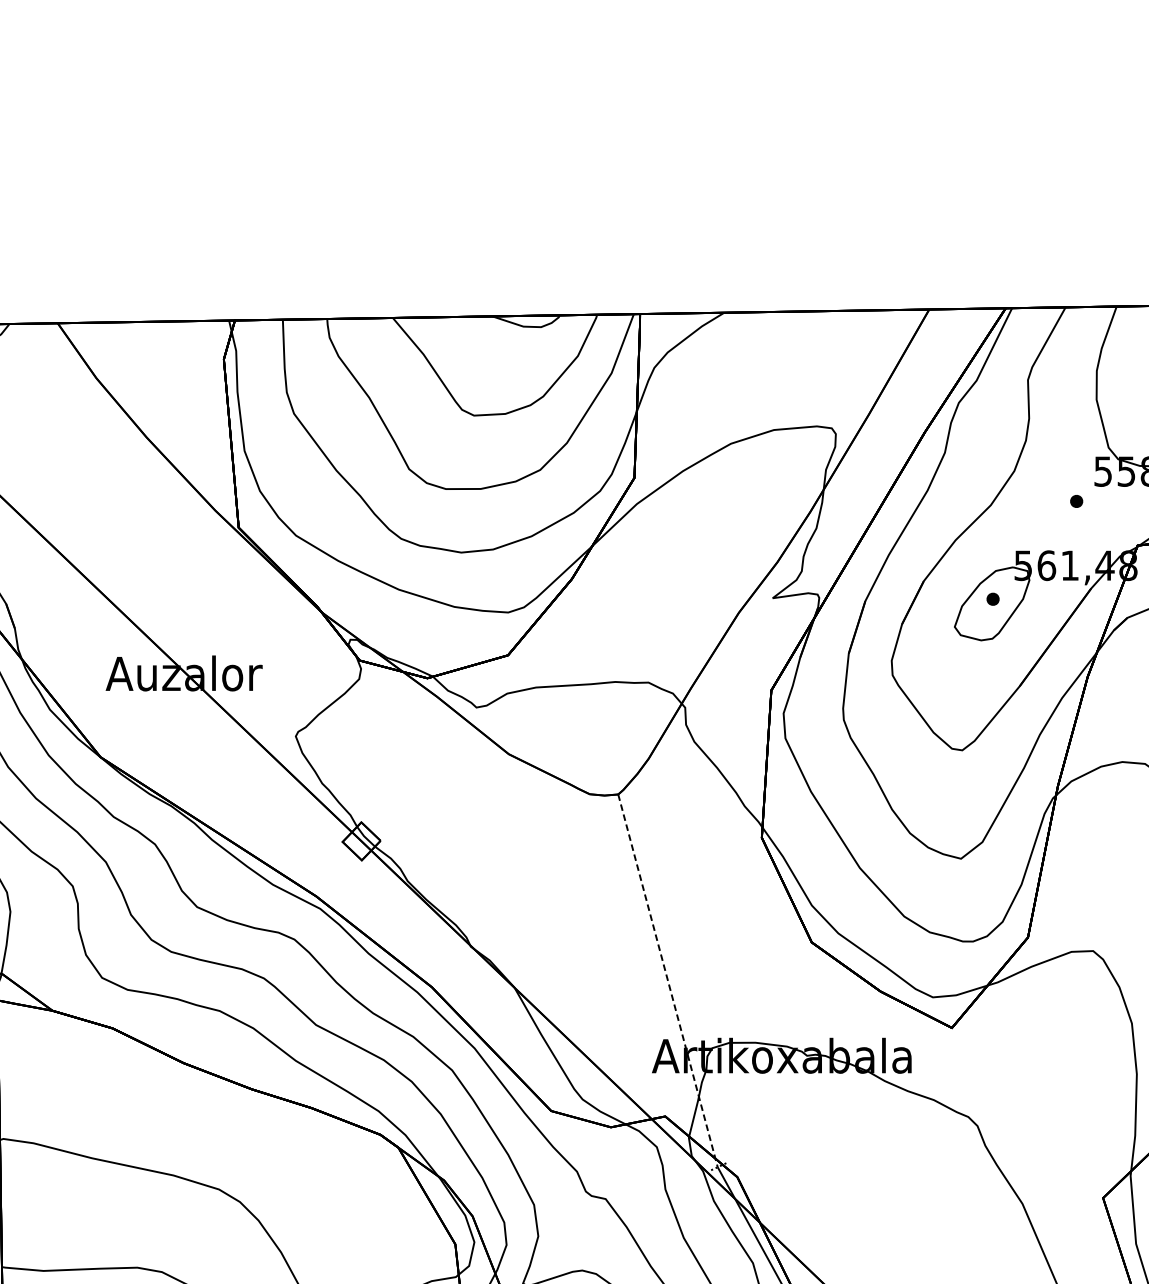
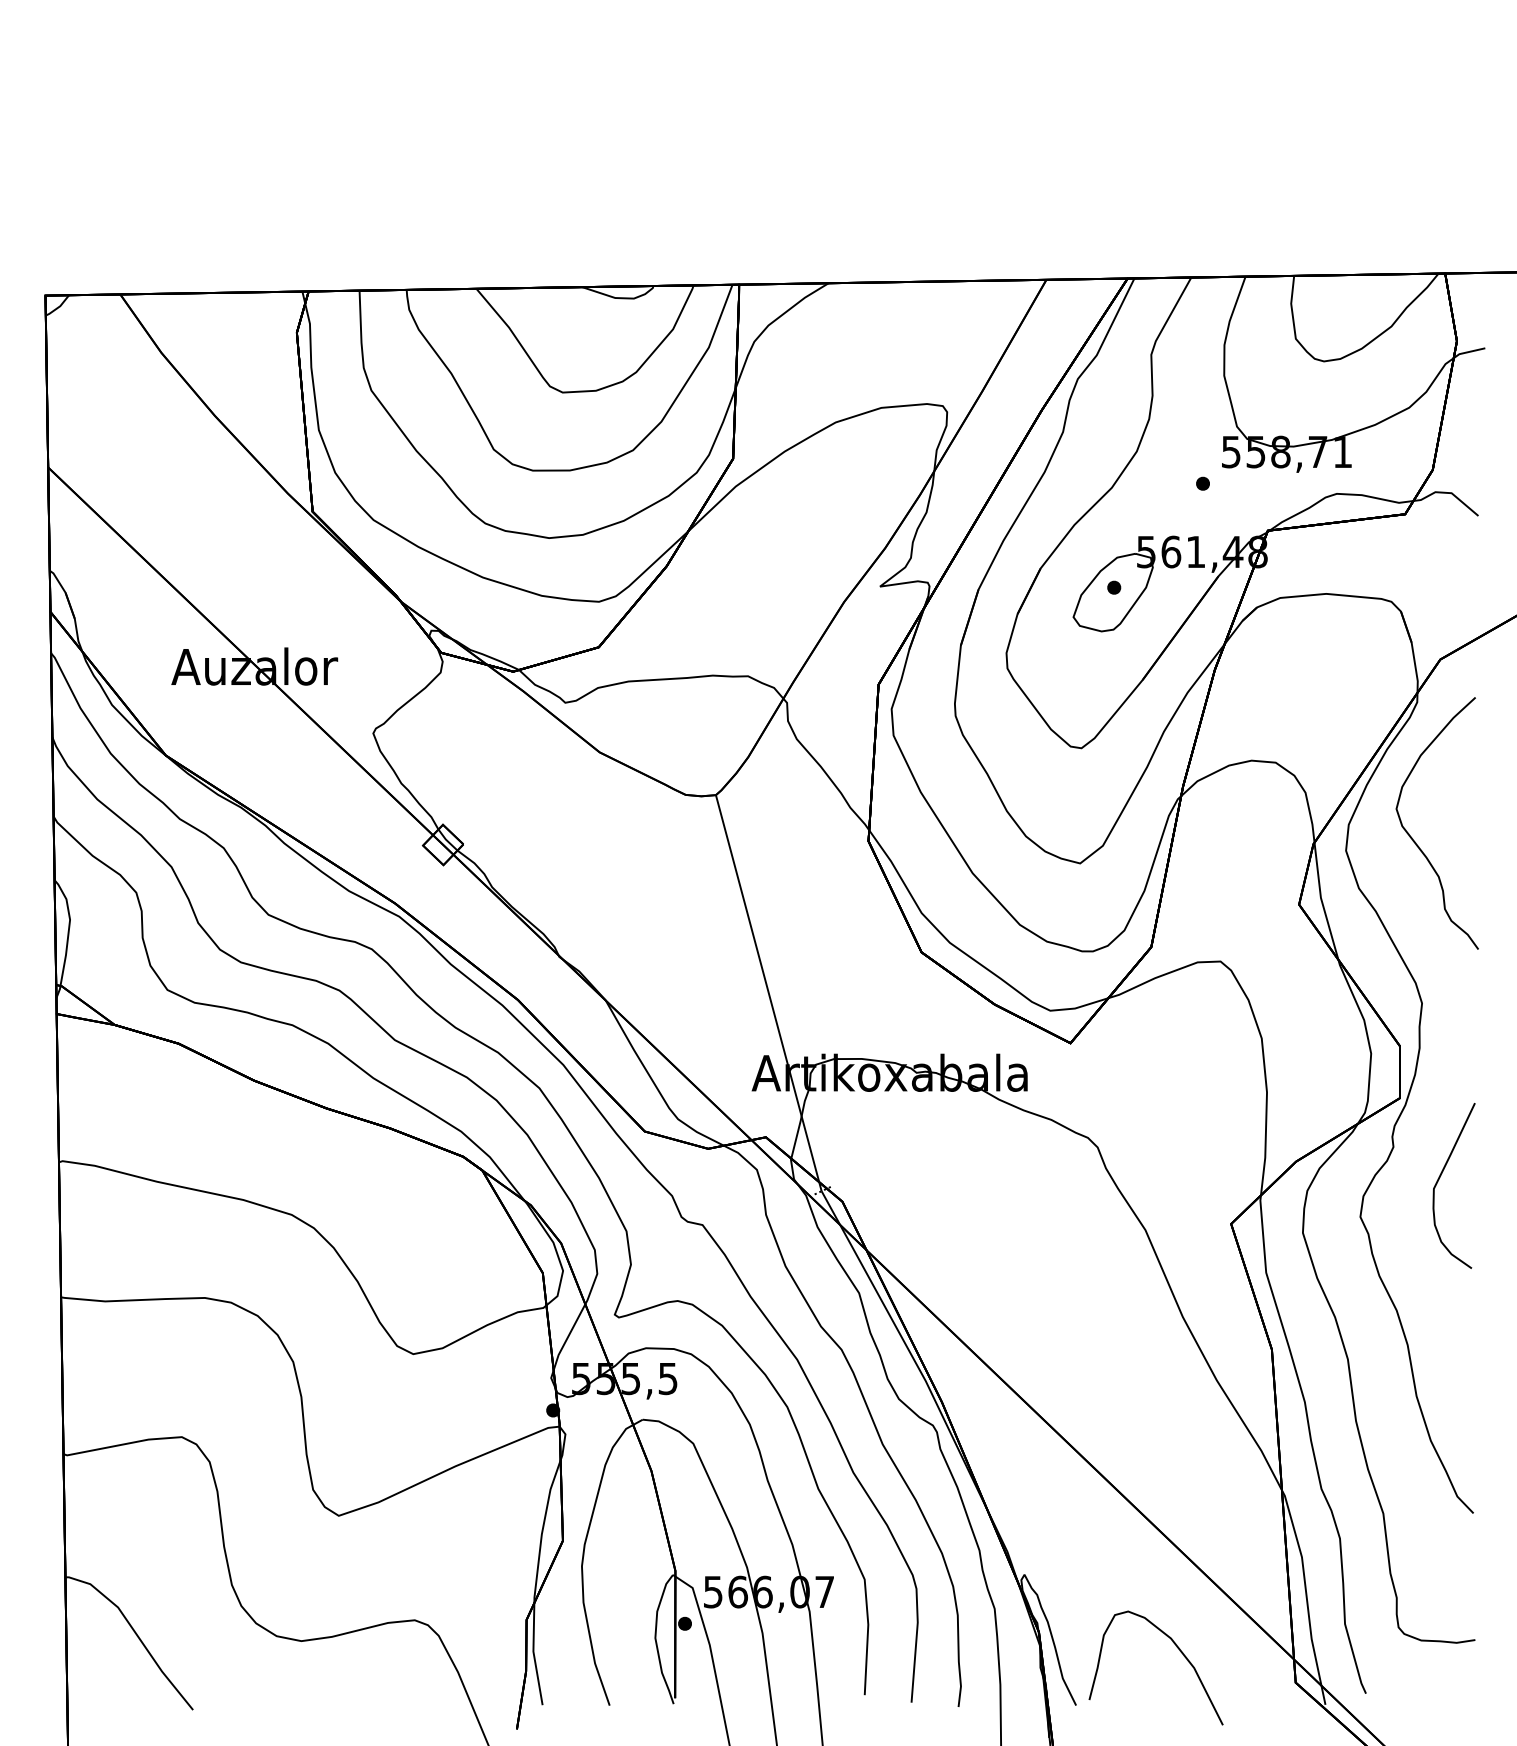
line: (667, 981) -> (768, 993), dashed -> solid

